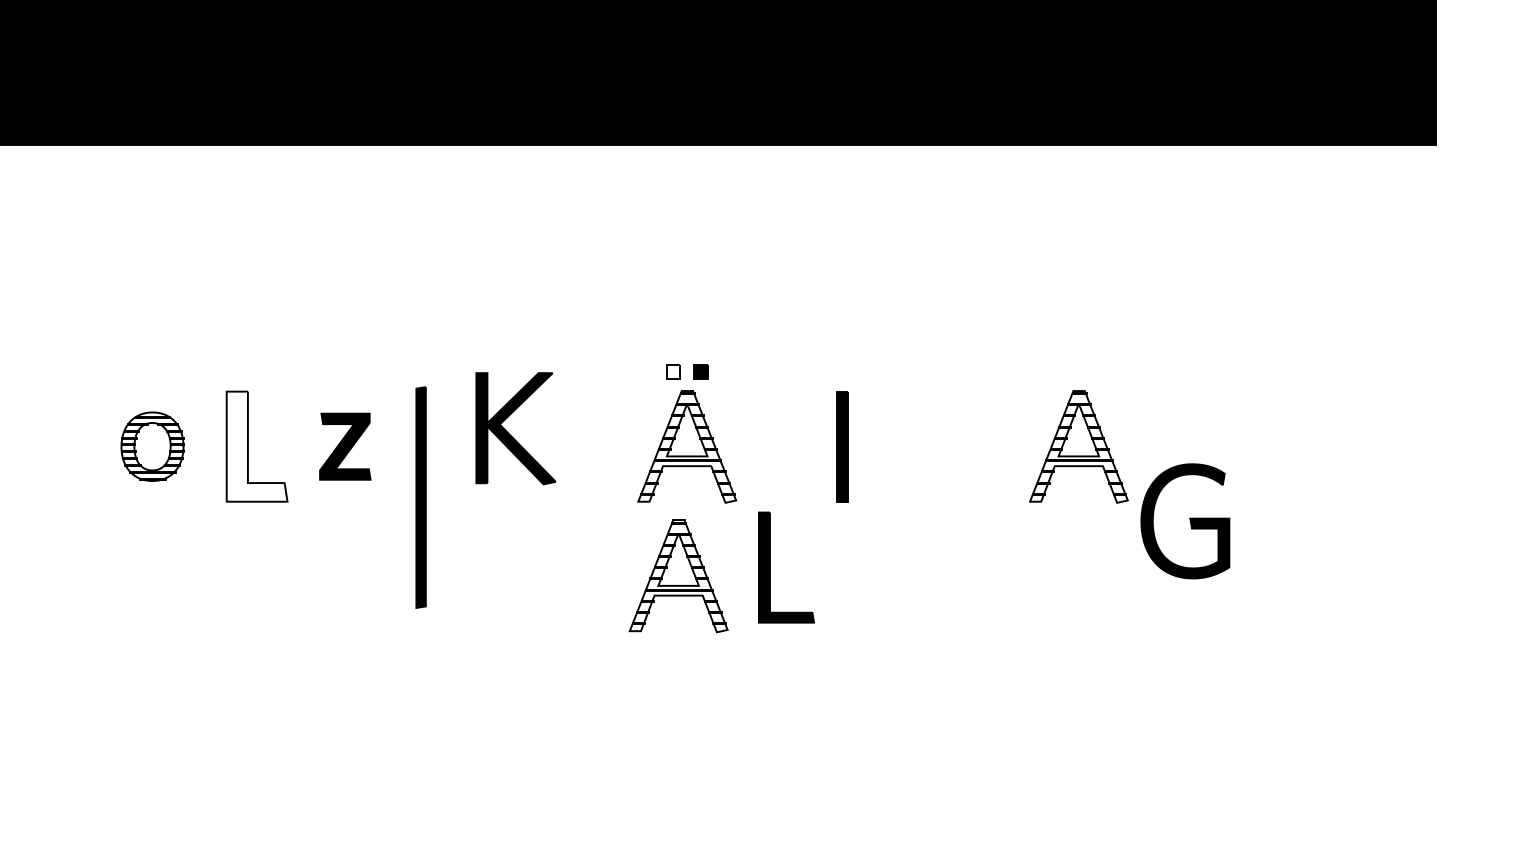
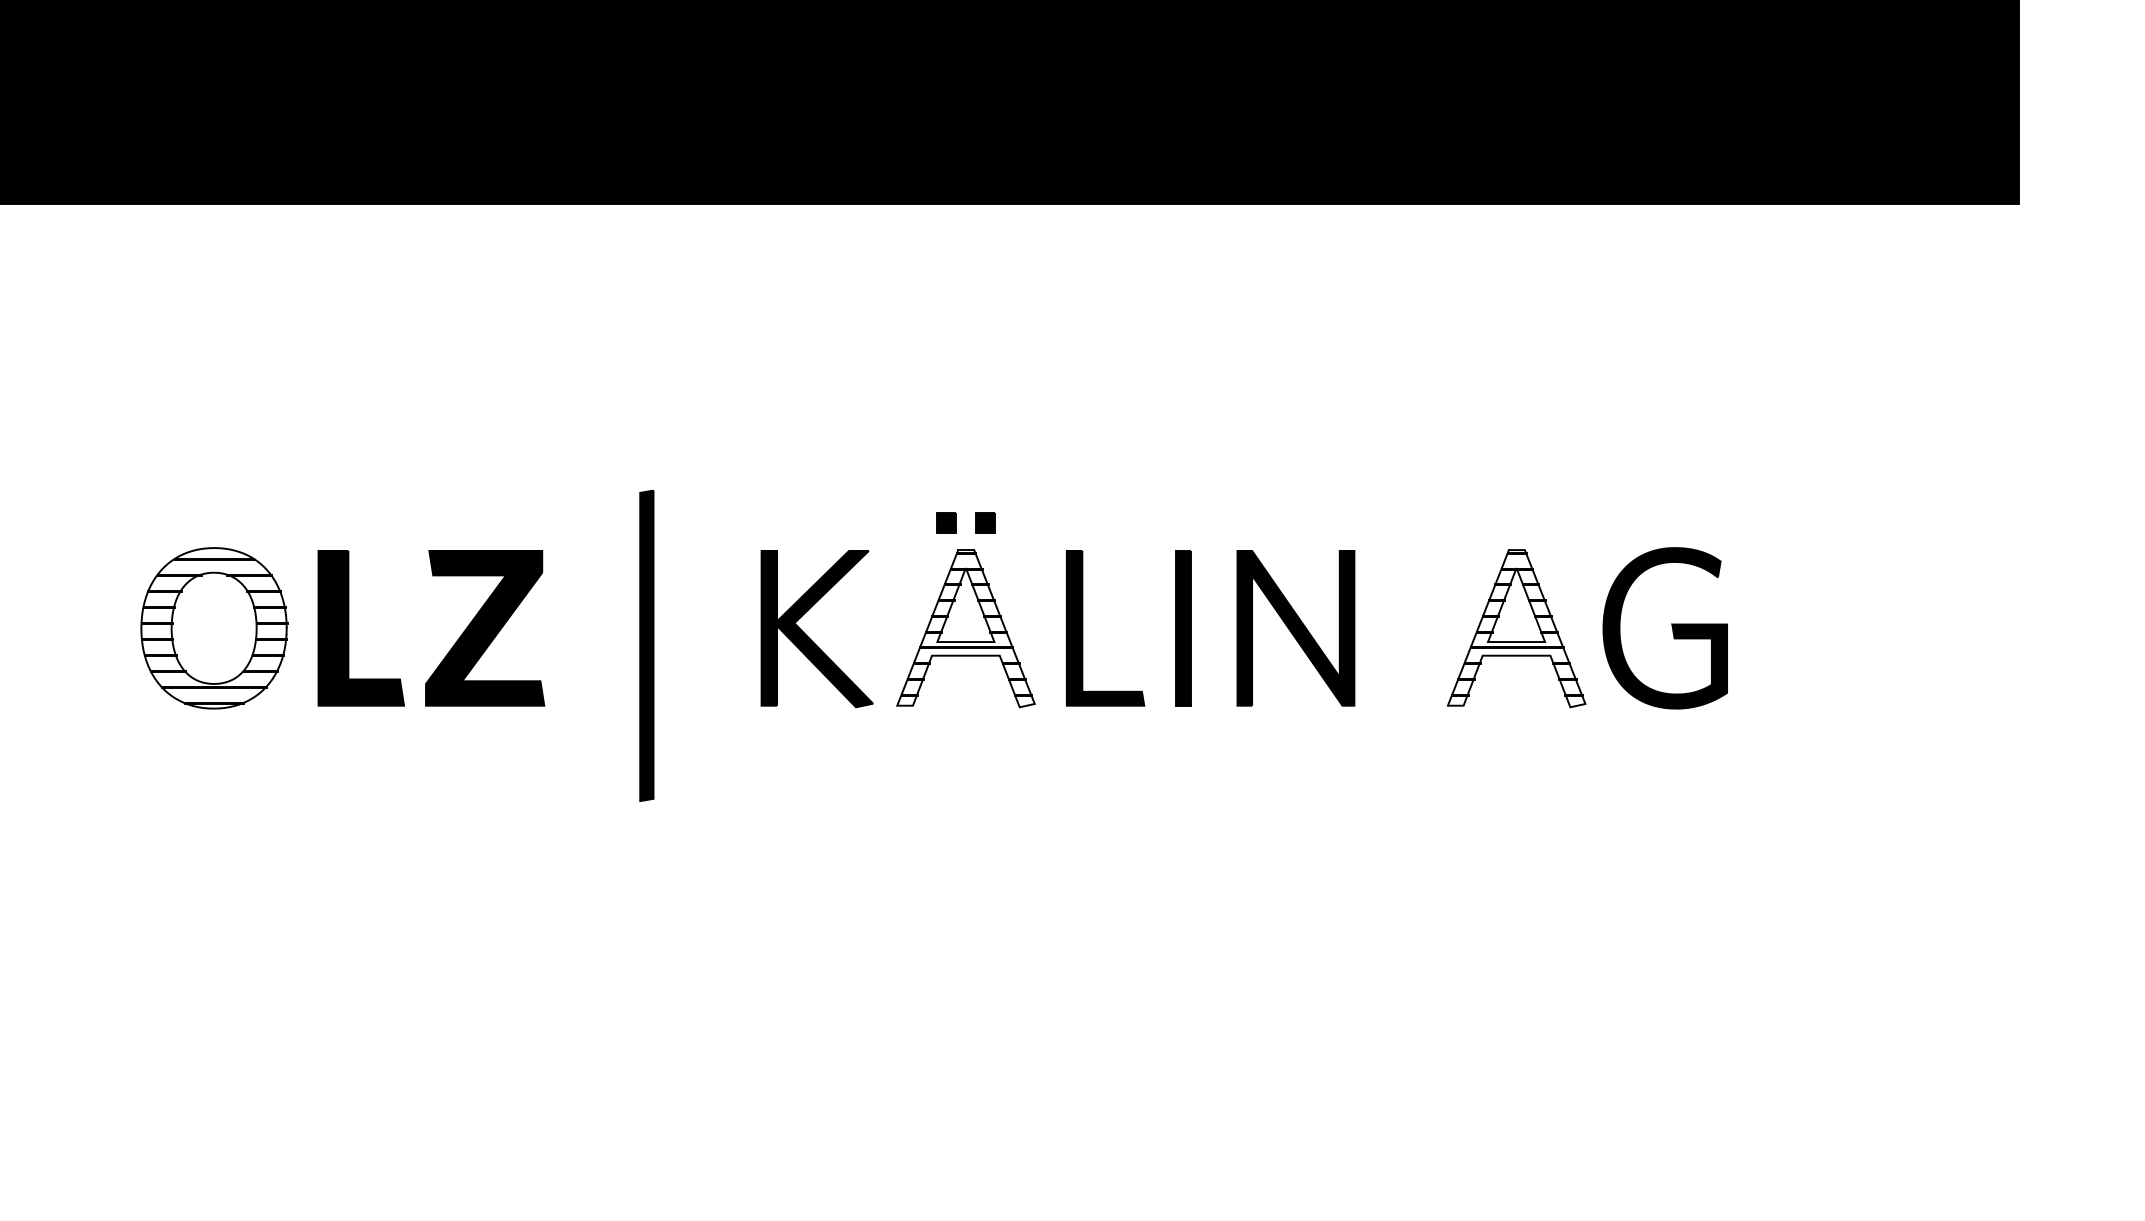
fill: (673, 371) -> (946, 522), added
part: (509, 434) -> (808, 636), moved
part: (152, 446) -> (214, 628), size x1.67
fill: (257, 446) -> (361, 627), added
part: (345, 446) -> (485, 628), size x1.67
part: (921, 446) -> (1295, 628), added
part: (420, 497) -> (646, 645), moved
part: (1189, 520) -> (1671, 627), moved
part: (770, 567) -> (1083, 628), moved
part: (678, 576) -> (953, 810), removed

